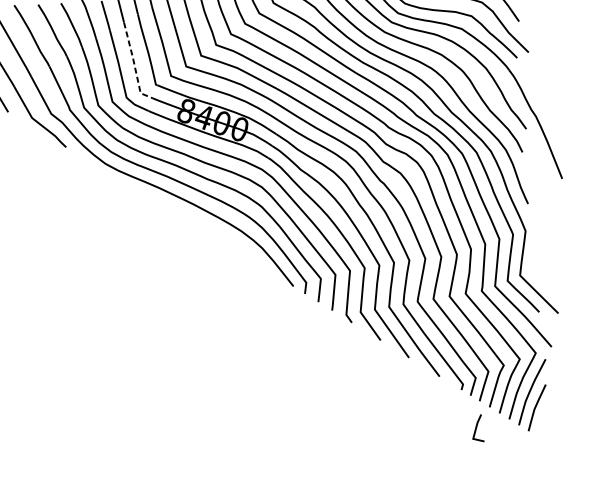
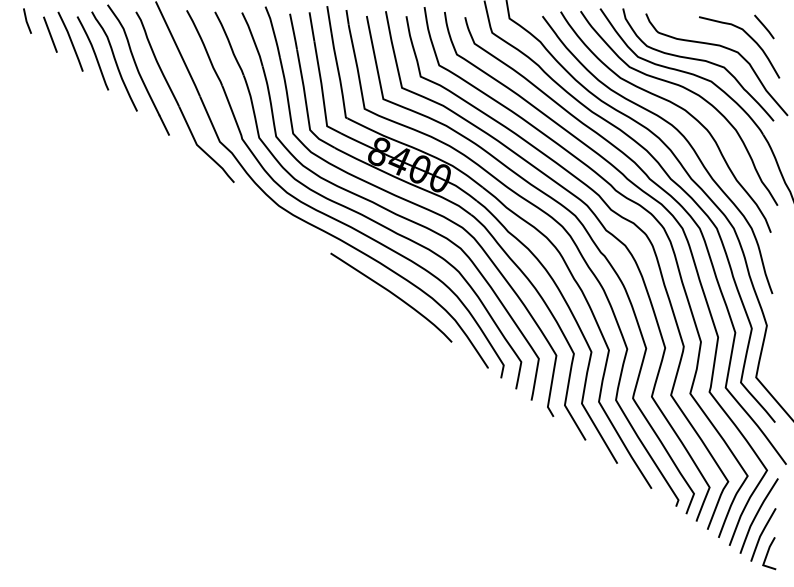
line: (134, 64) -> (322, 91), dashed -> solid
curve: (208, 231) -> (393, 295), added
line: (476, 428) -> (768, 553), moved

